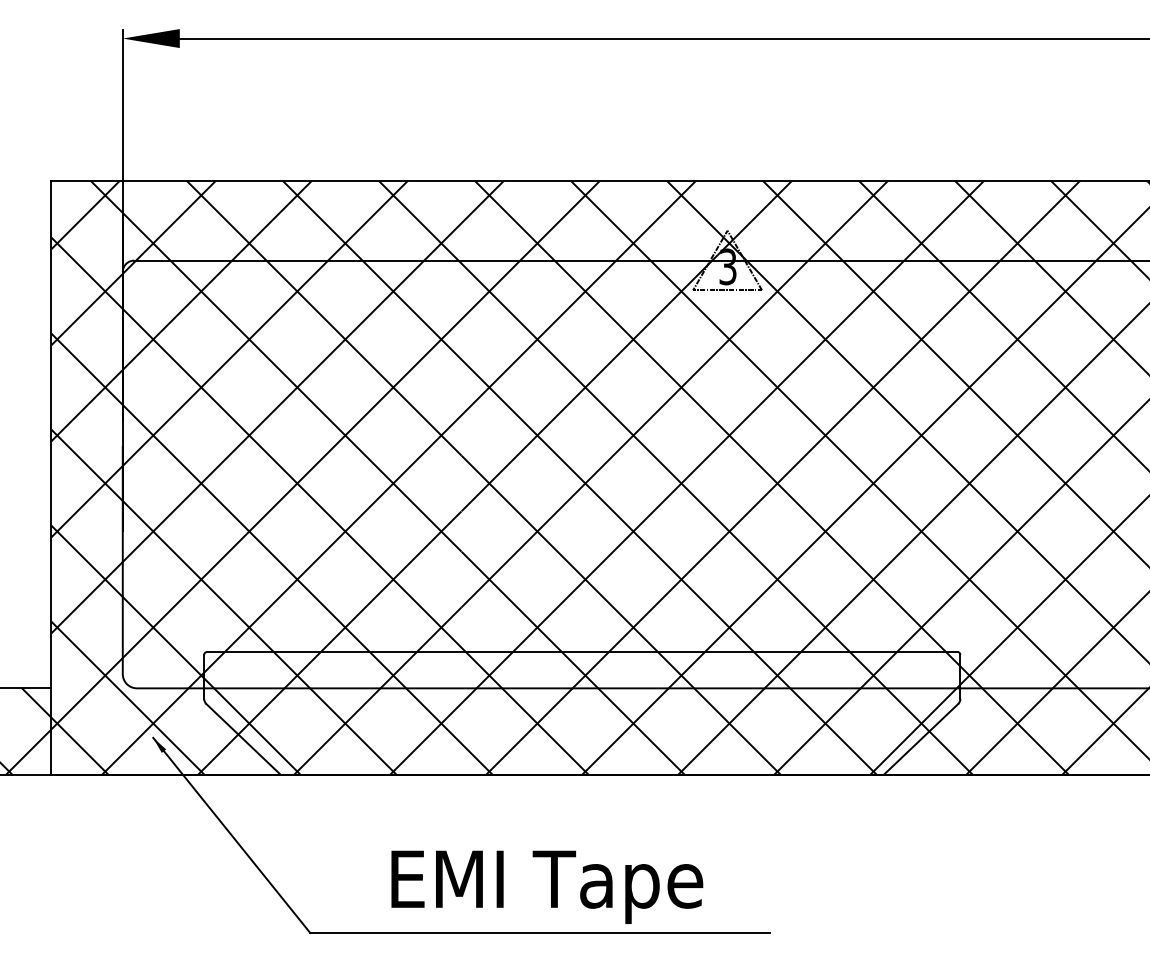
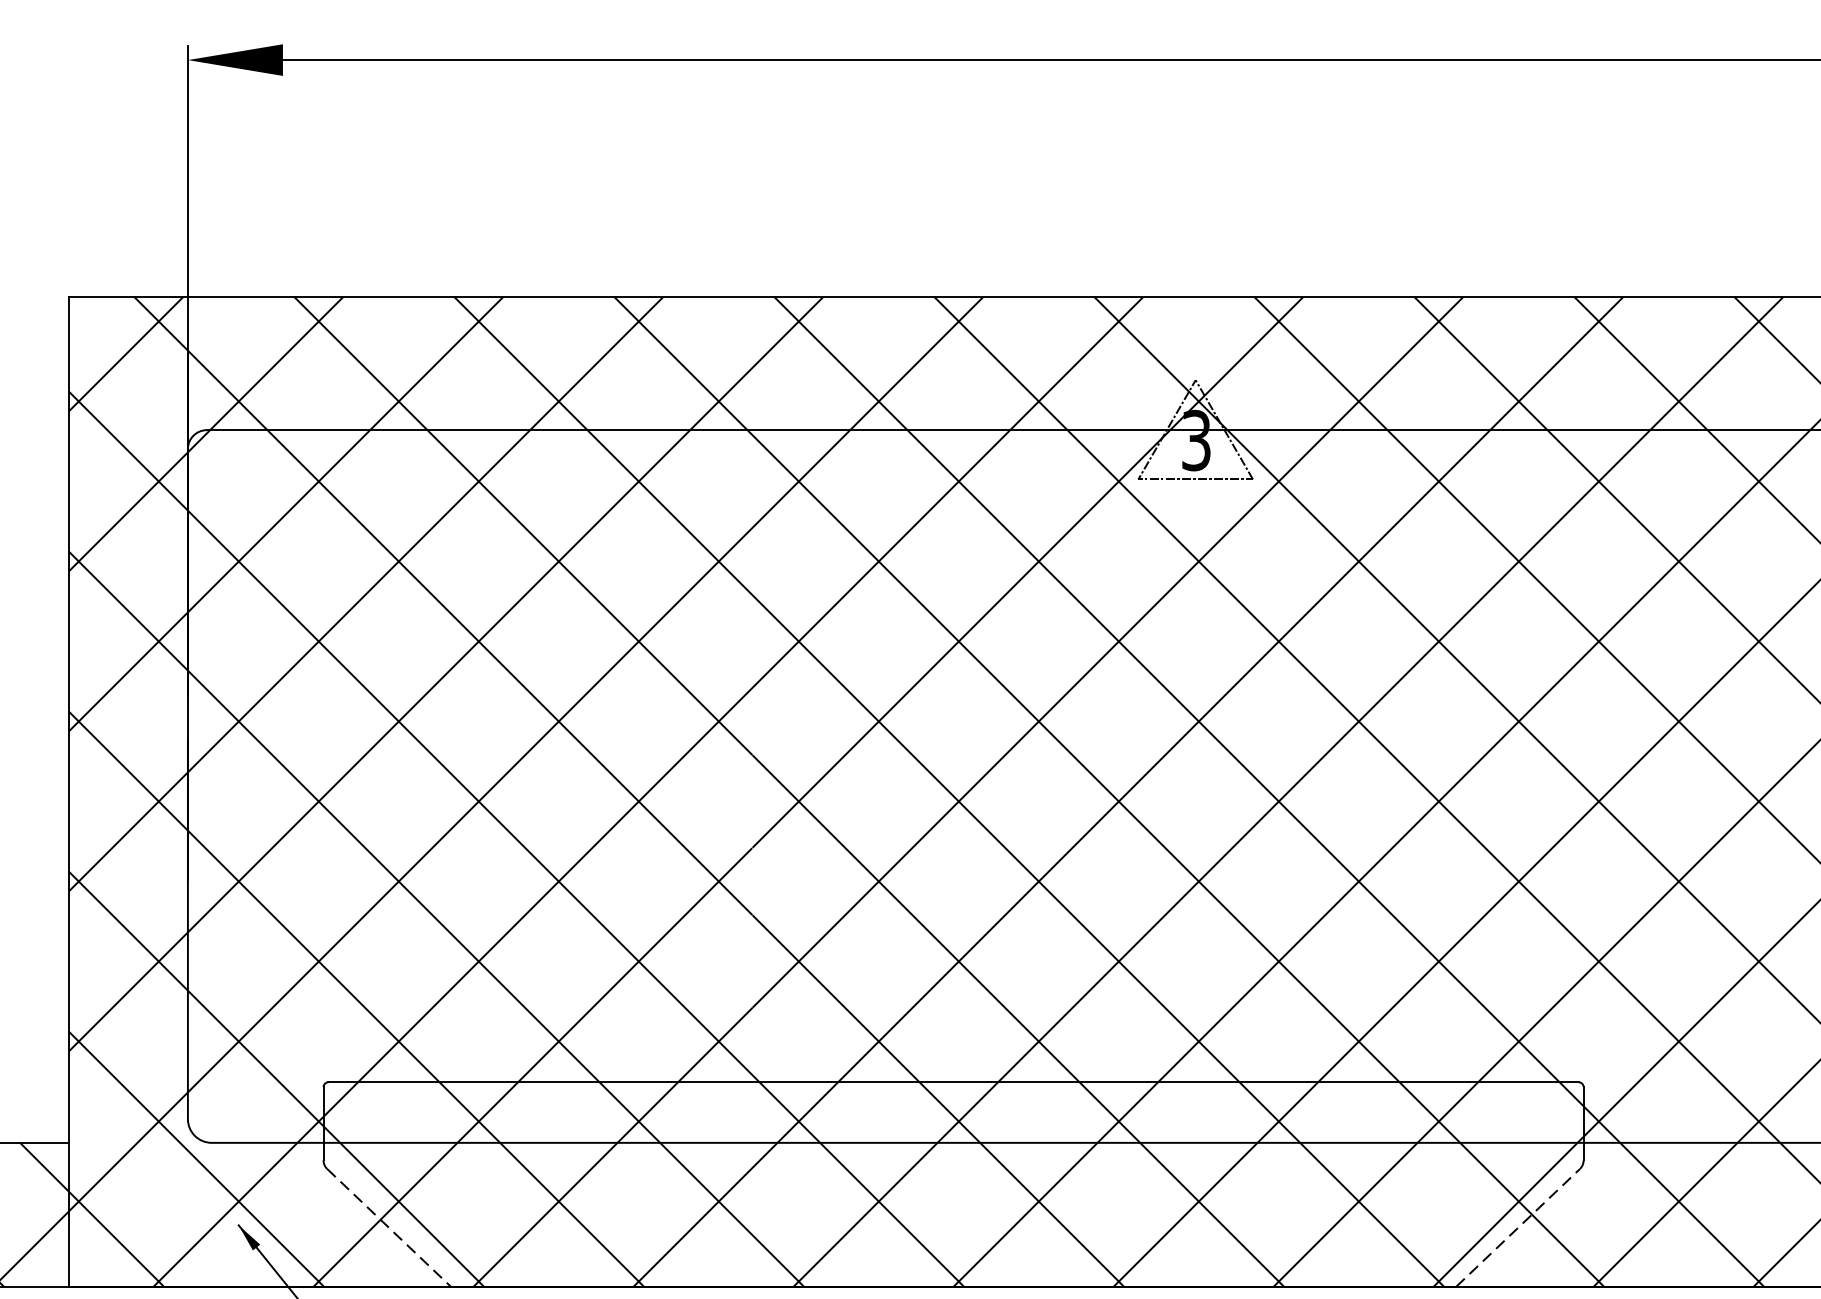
line: (243, 739) -> (389, 1228), solid -> dashed
line: (921, 739) -> (1518, 1228), solid -> dashed

